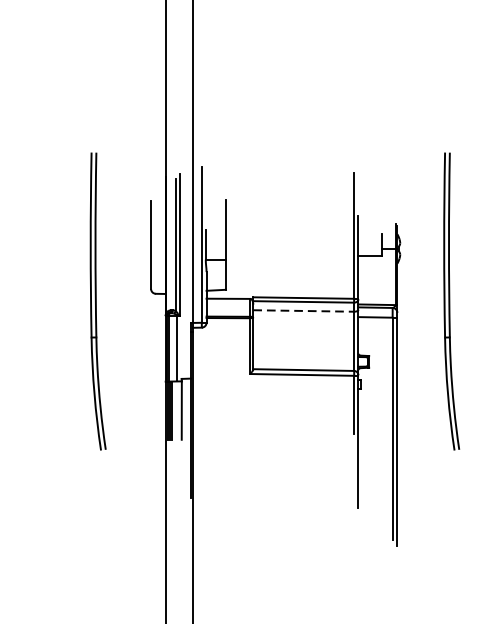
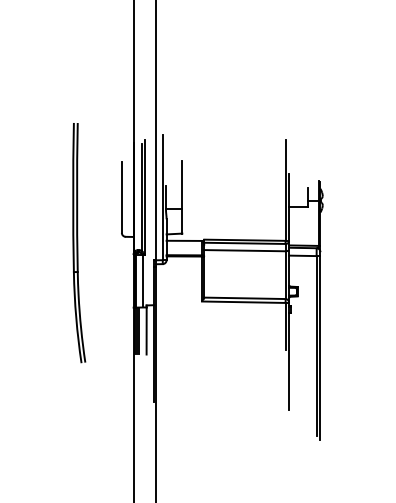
part: (452, 302) -> (364, 243), removed
line: (303, 310) -> (244, 250), dashed -> solid

